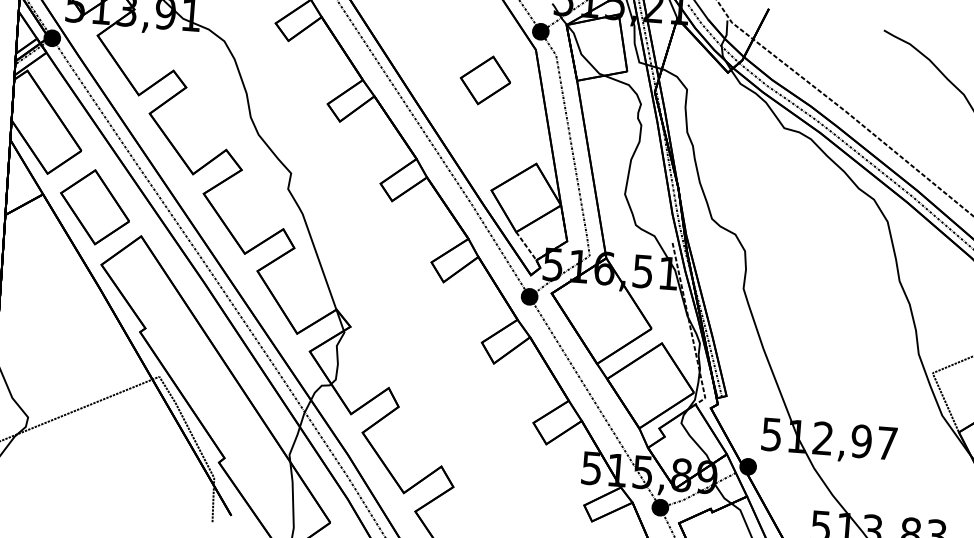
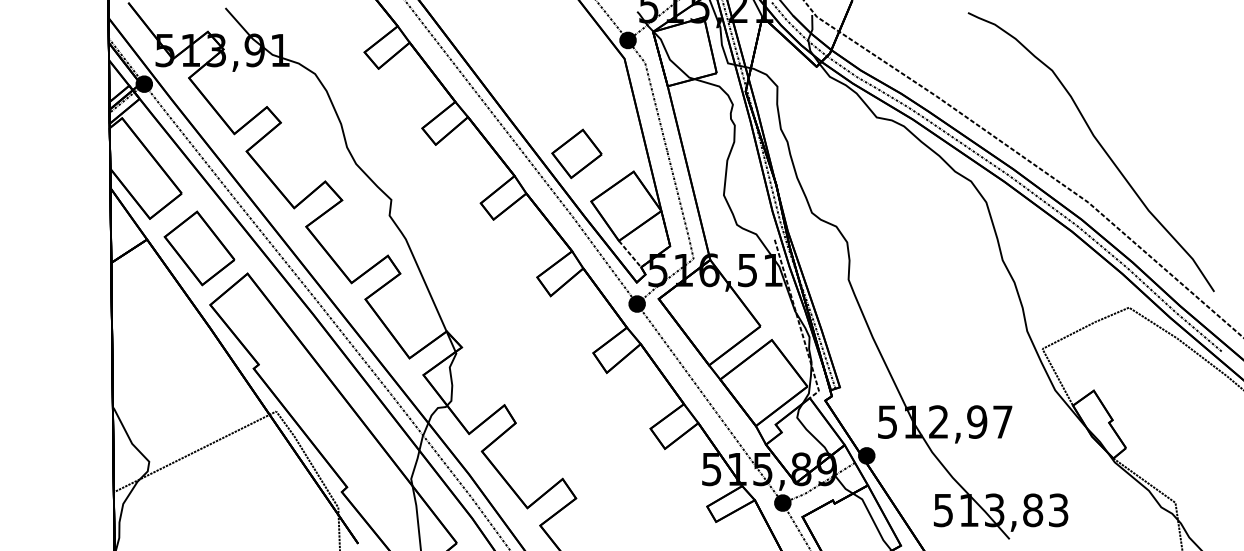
part: (485, 79) -> (576, 153), moved

